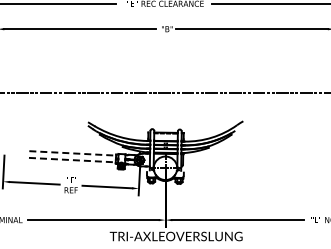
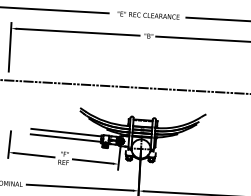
line: (73, 153) -> (67, 132), dashed -> solid
line: (72, 160) -> (65, 138), dashed -> solid

